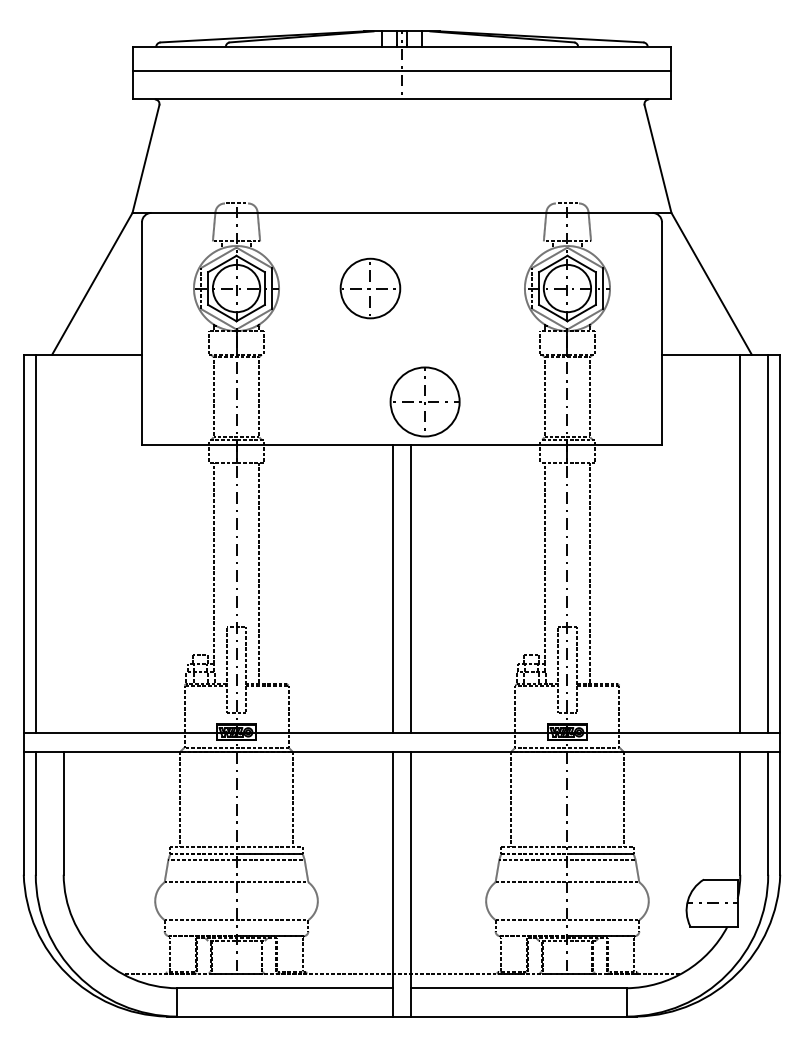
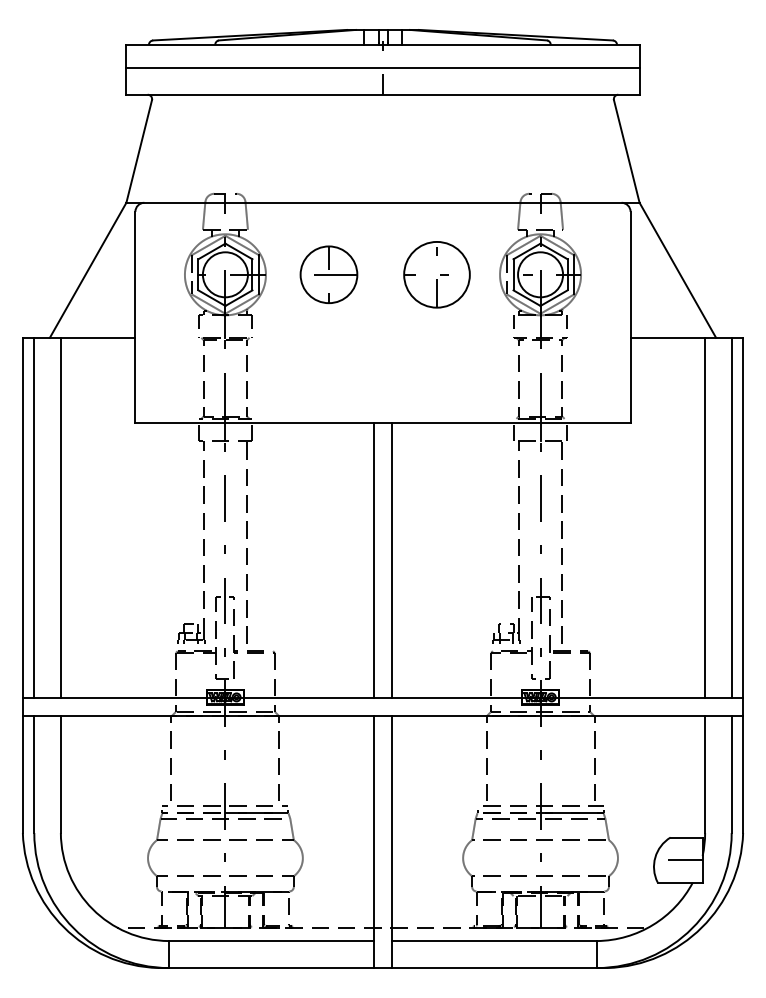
part: (369, 288) -> (328, 274), moved
part: (424, 401) -> (436, 274), moved
line: (63, 543) -> (60, 517), added

